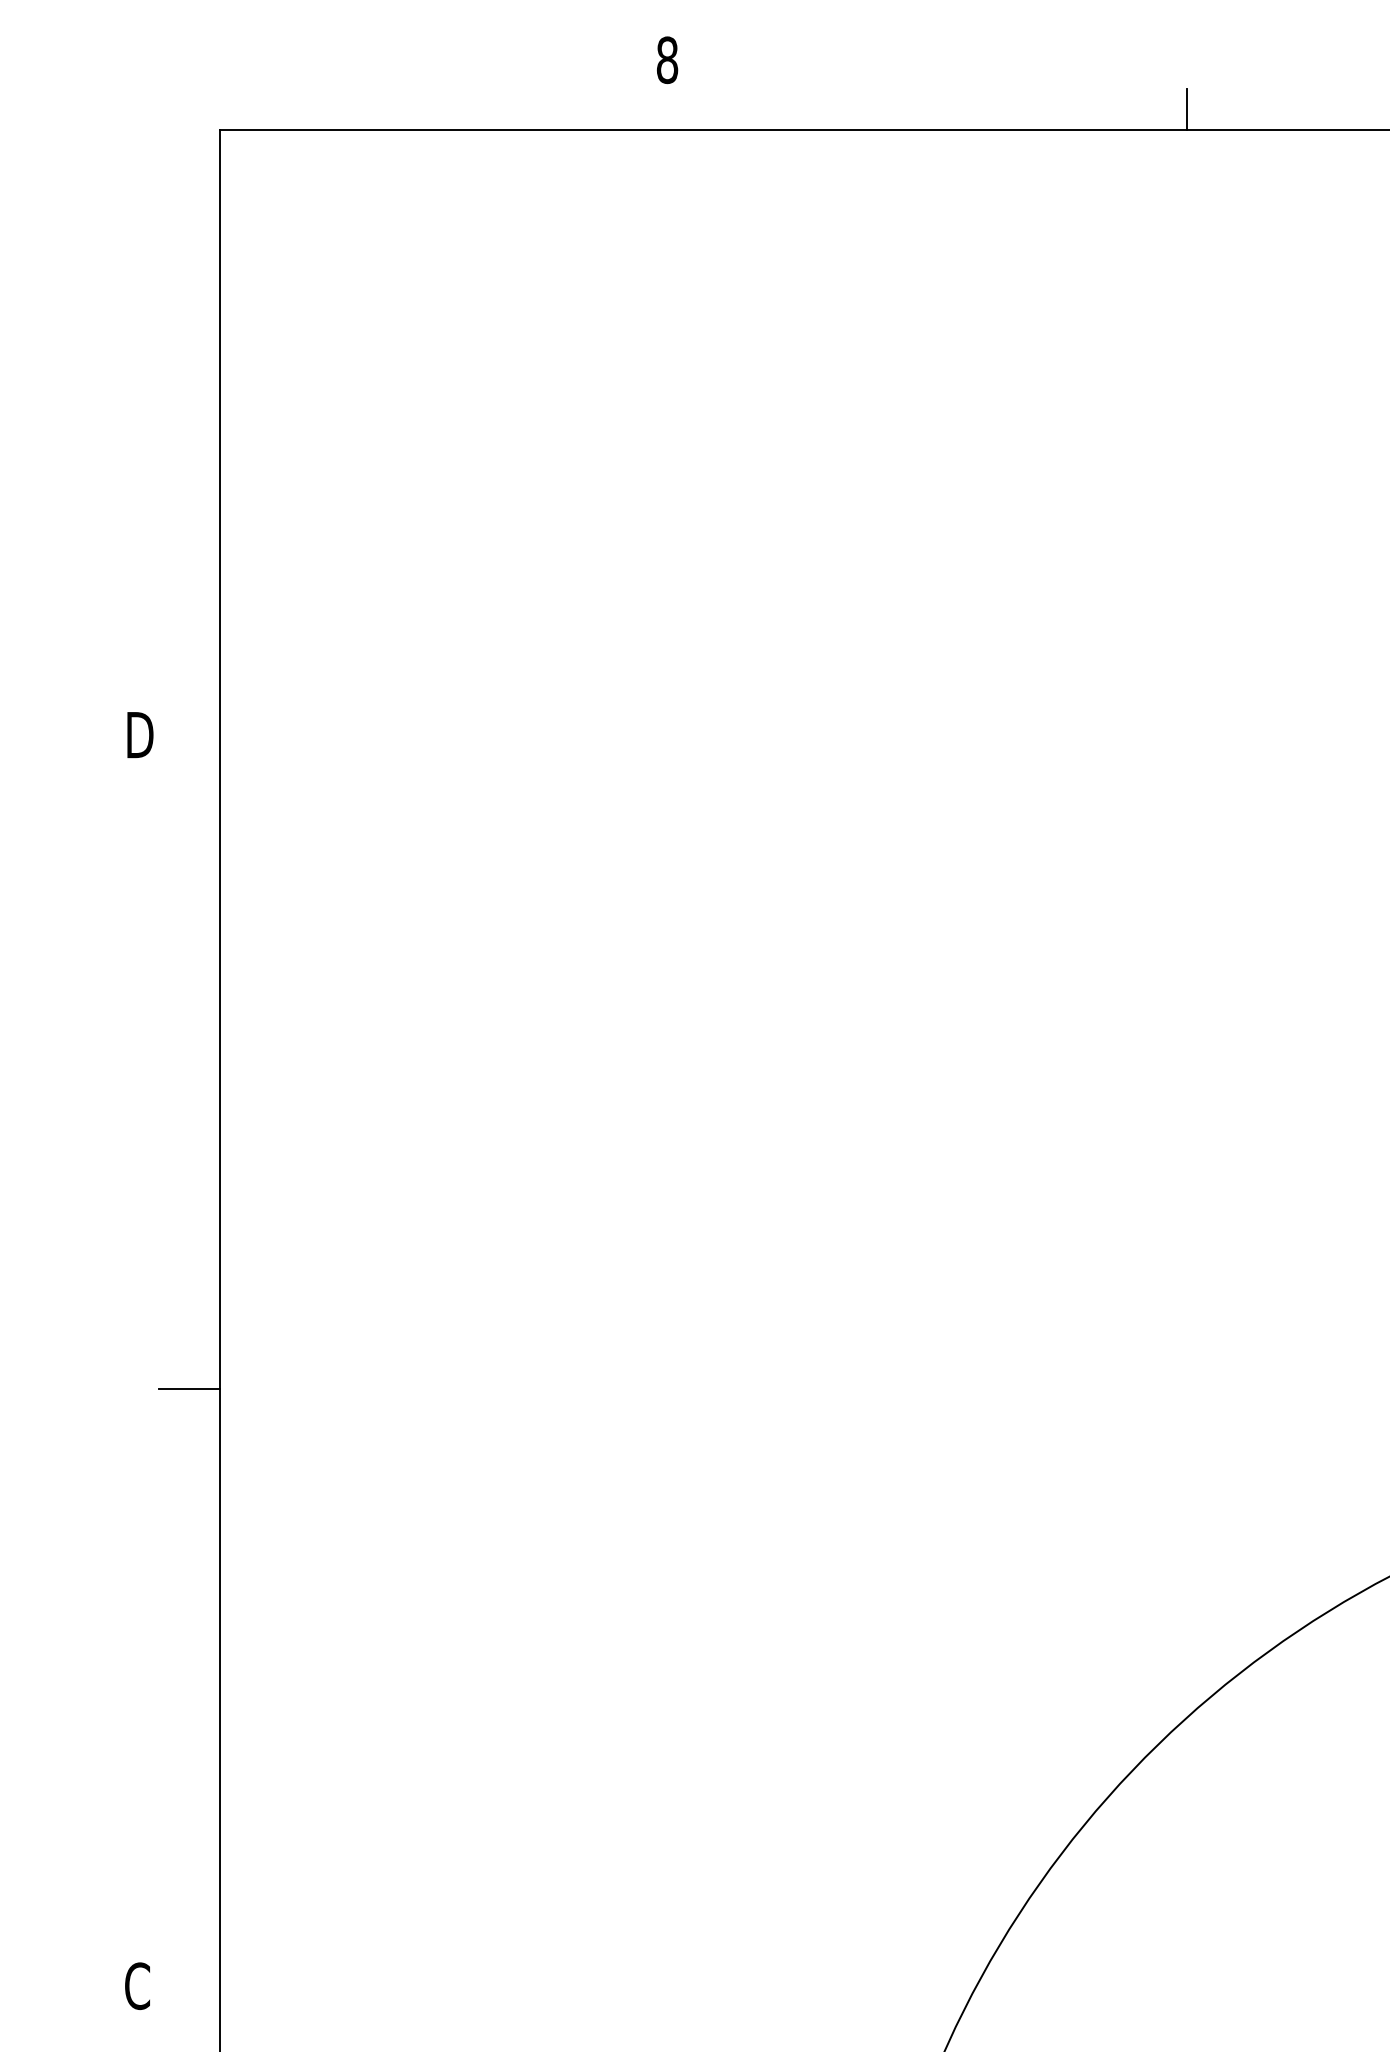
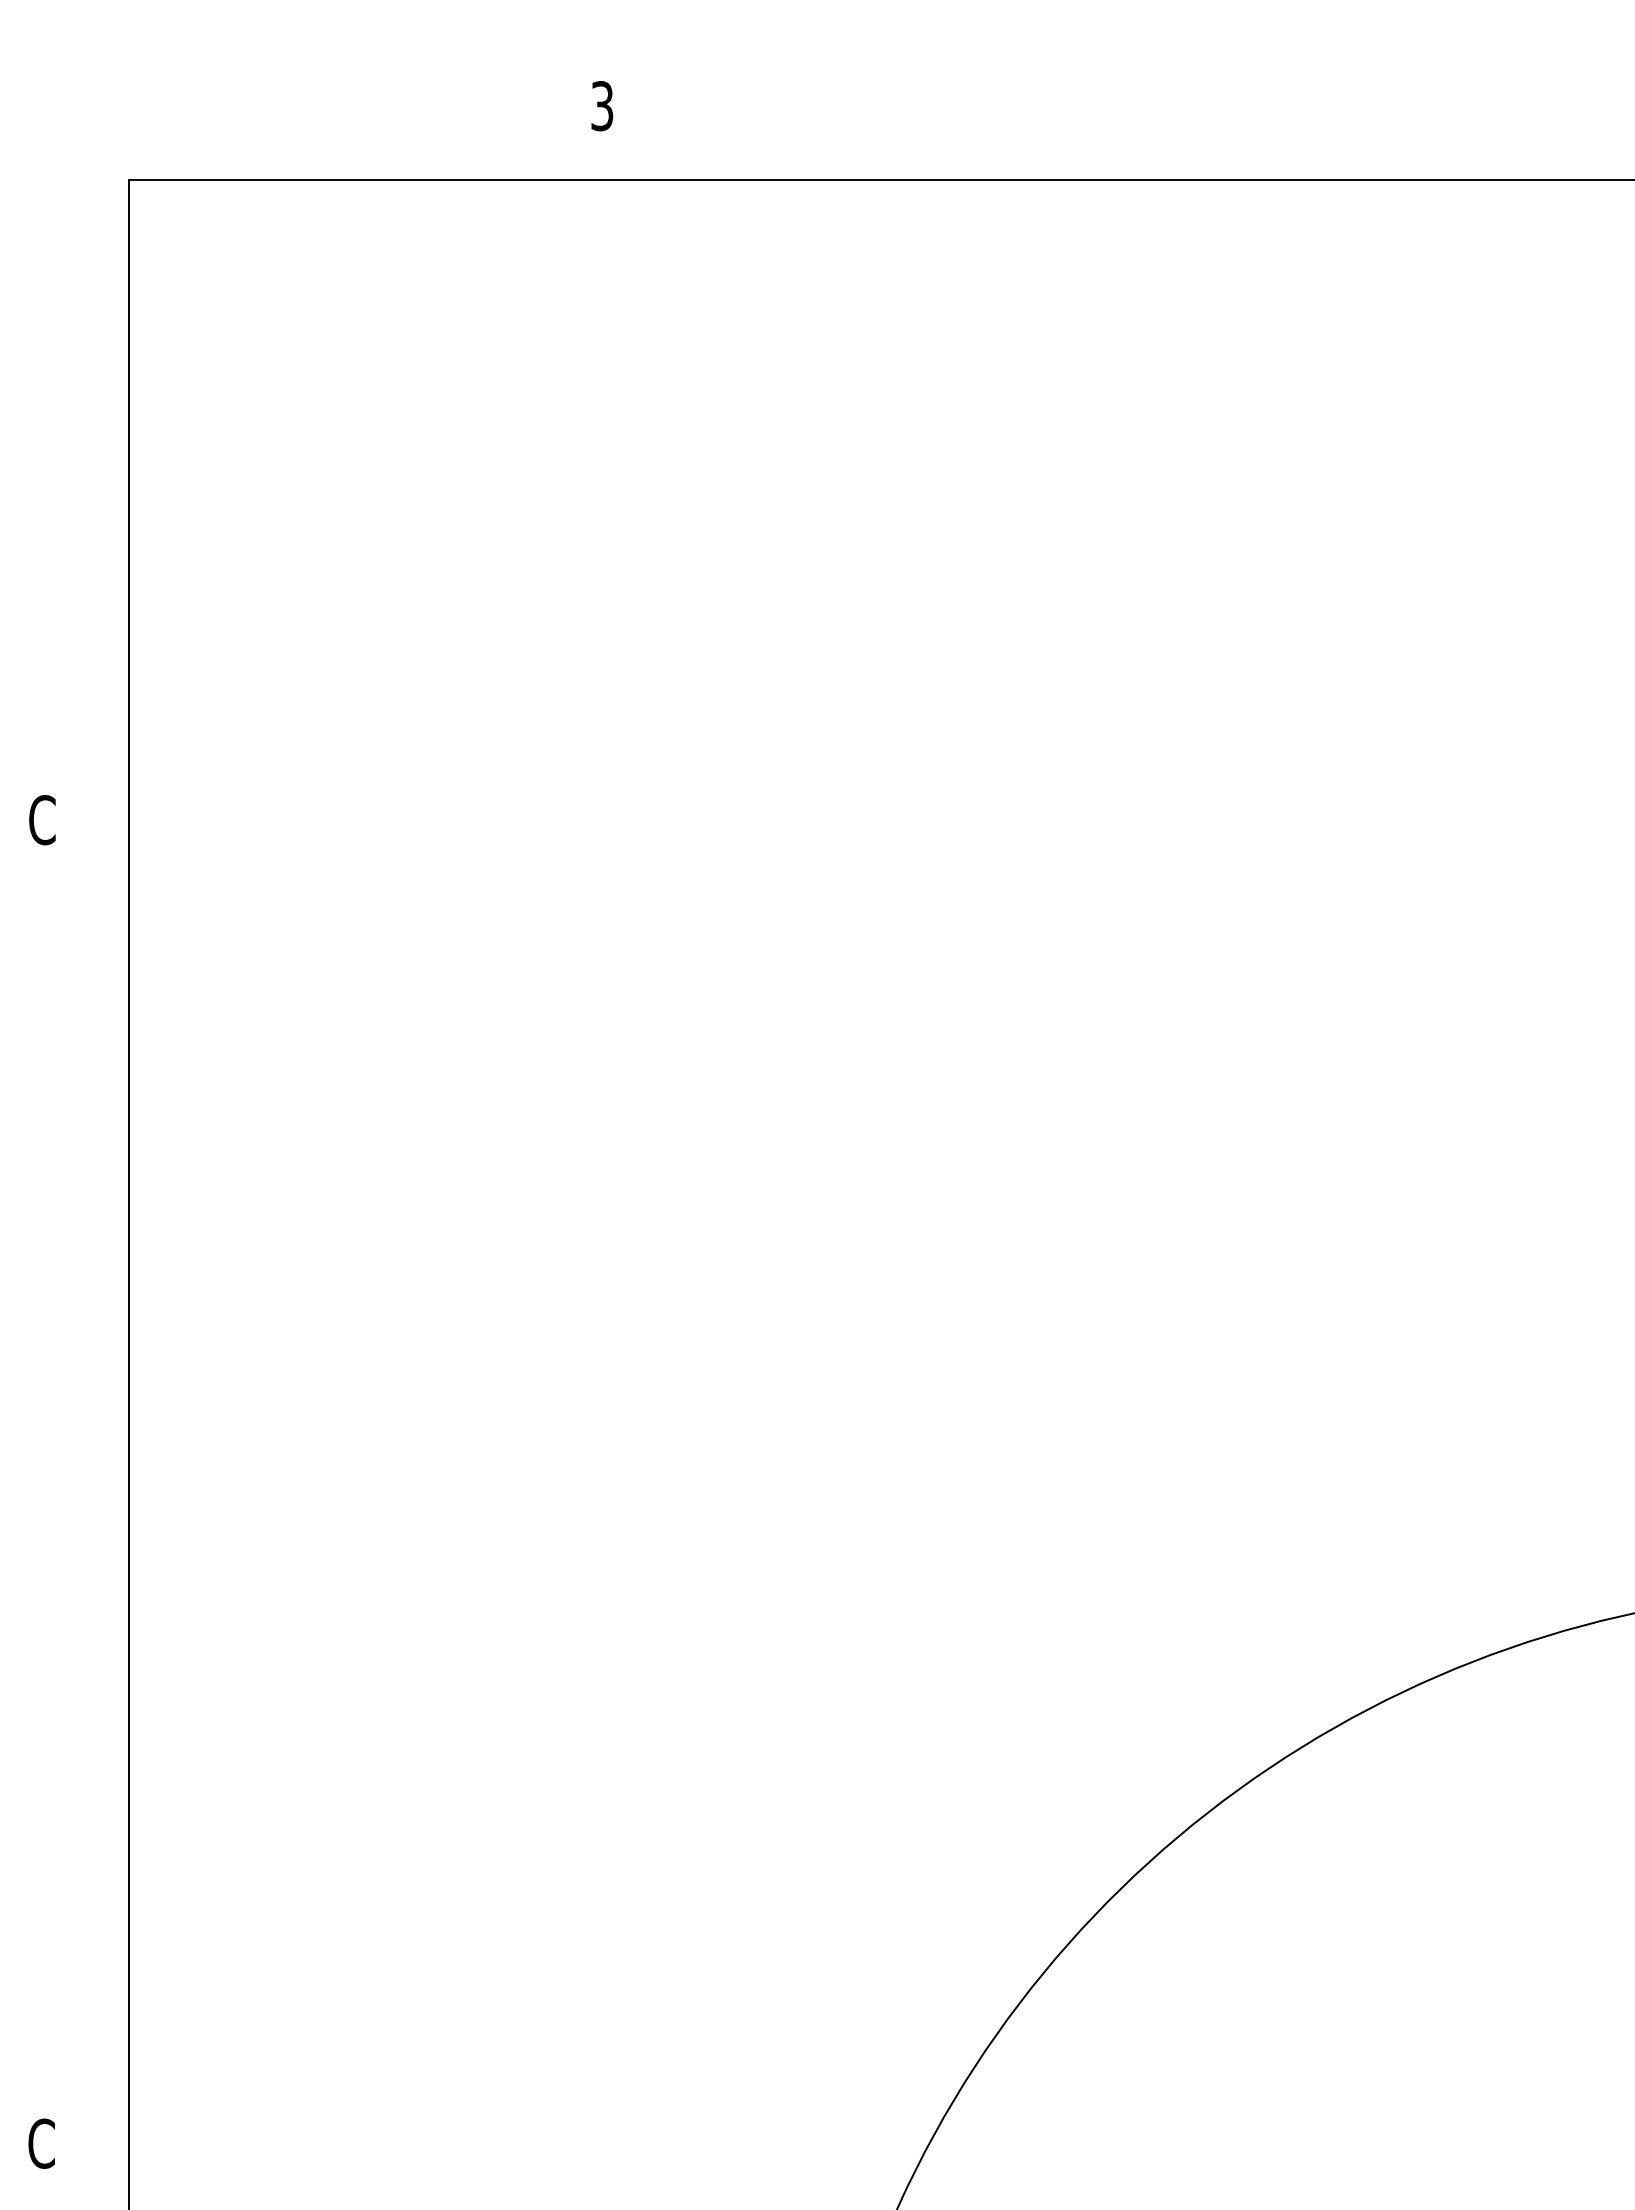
text: (667, 60) -> (602, 106), 8 -> 3
line: (1187, 109) -> (1152, 158), removed
text: (139, 735) -> (43, 820), D -> C
line: (189, 1388) -> (96, 1511), removed

